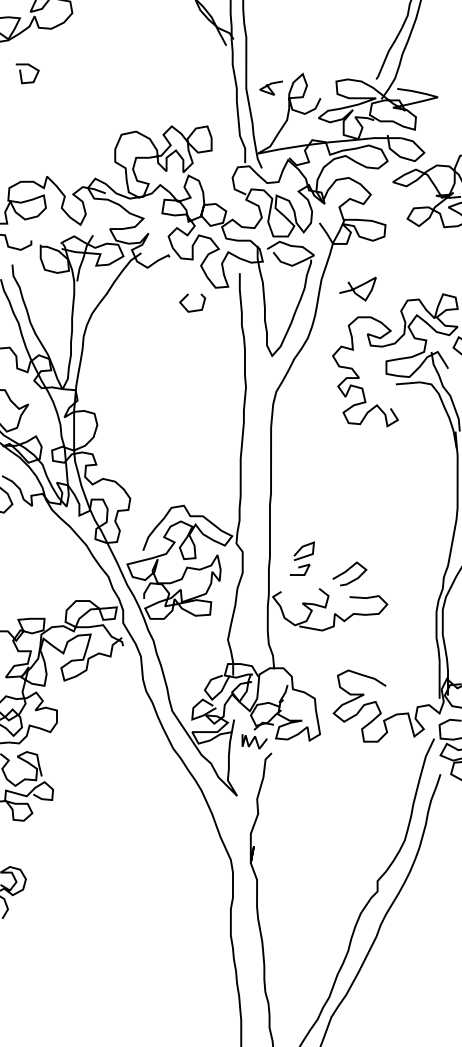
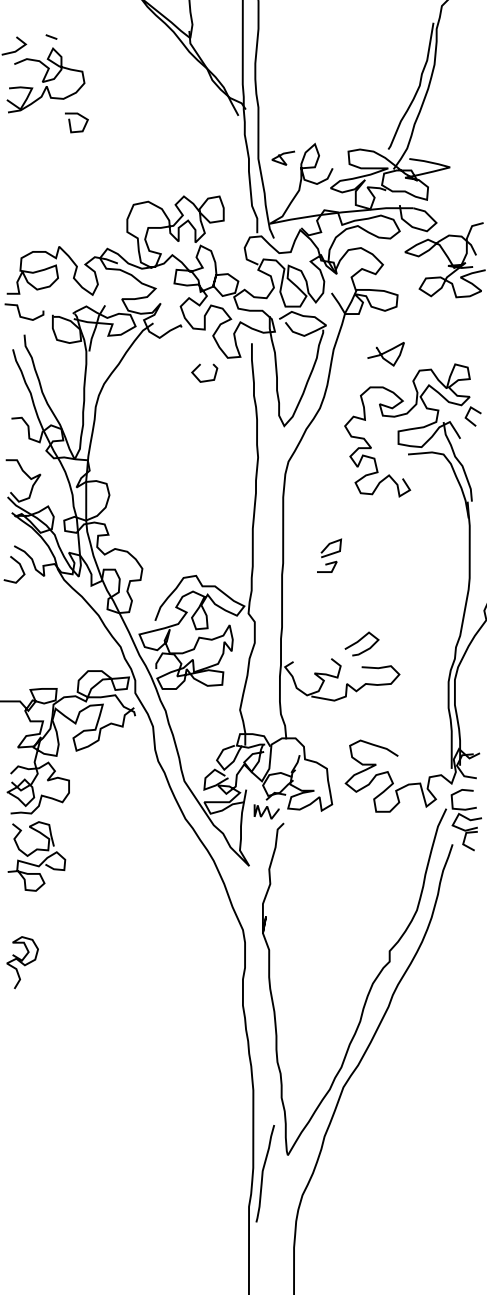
curve: (21, 73) -> (70, 122), moved
curve: (357, 288) -> (385, 353), moved
part: (302, 558) -> (329, 555), moved

